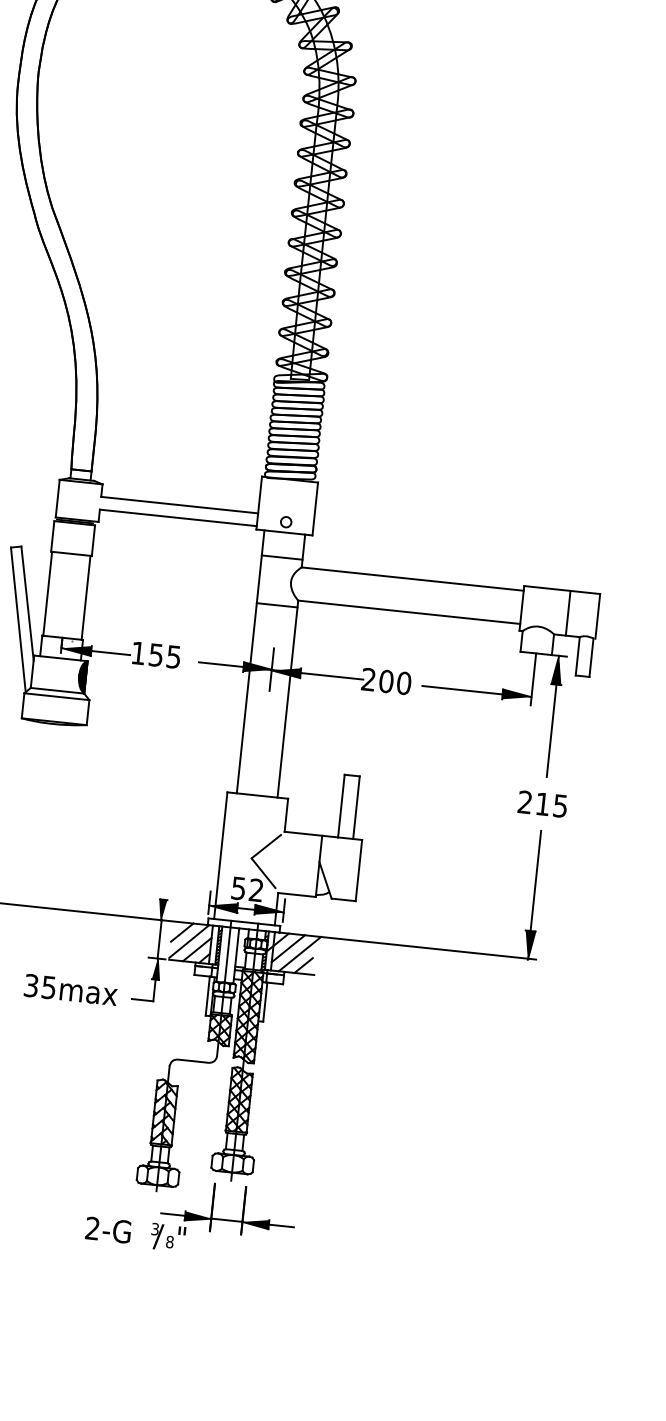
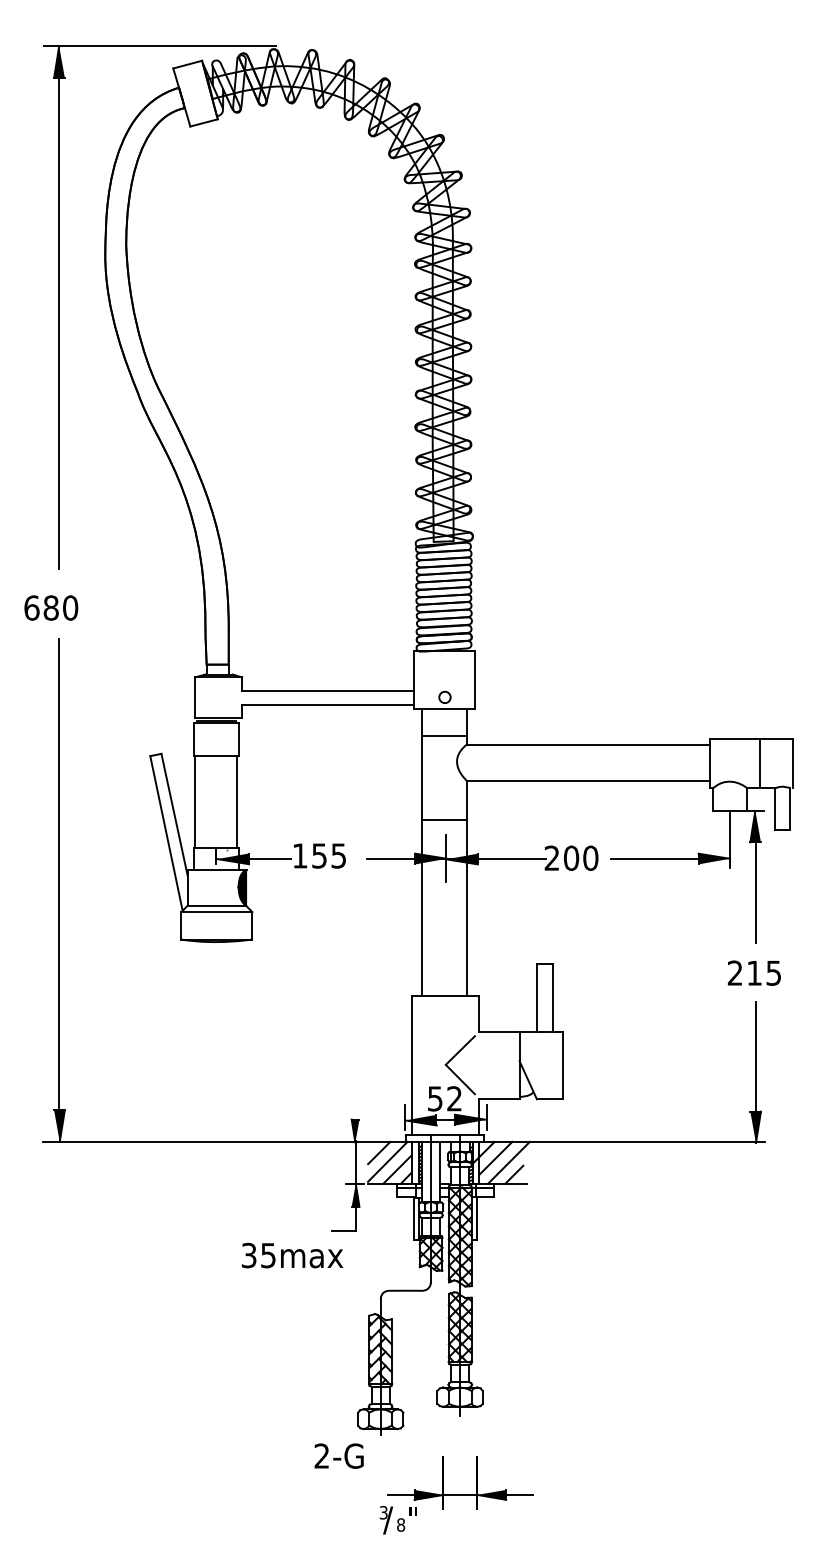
line: (277, 605) -> (444, 820), moved
text: (71, 989) -> (292, 1255), moved
part: (223, 1220) -> (456, 1495), moved
text: (107, 1229) -> (338, 1455), moved

